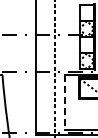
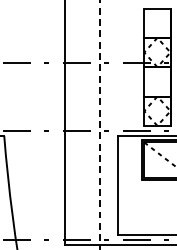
line: (65, 102) -> (118, 185), dashed -> solid

